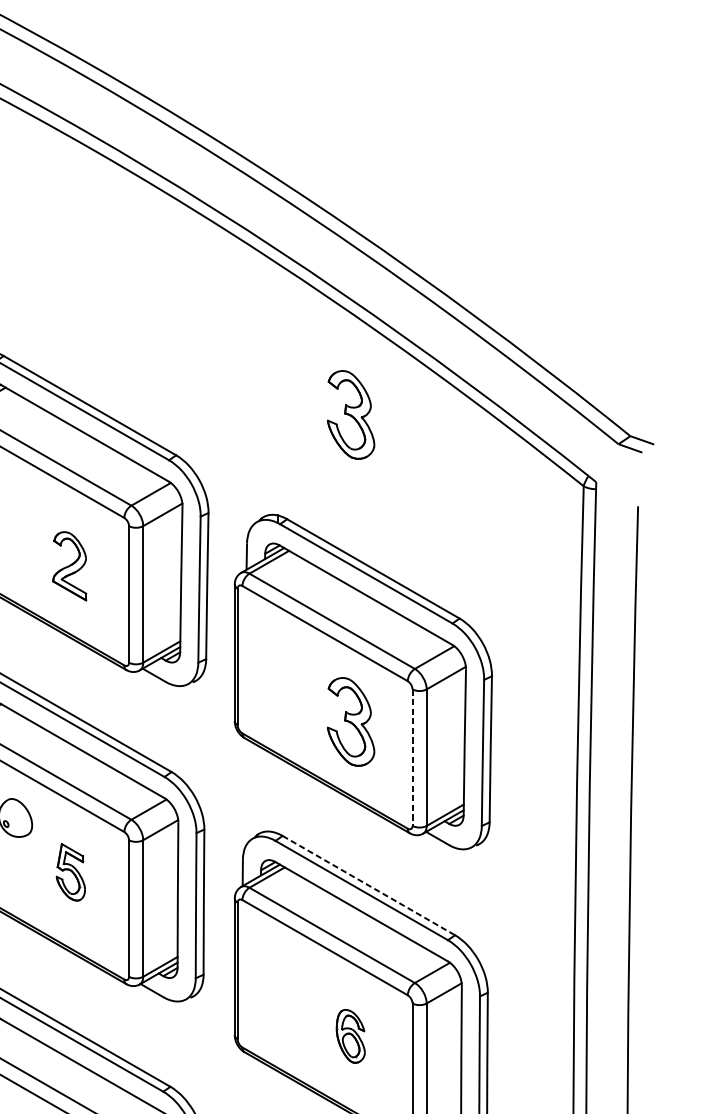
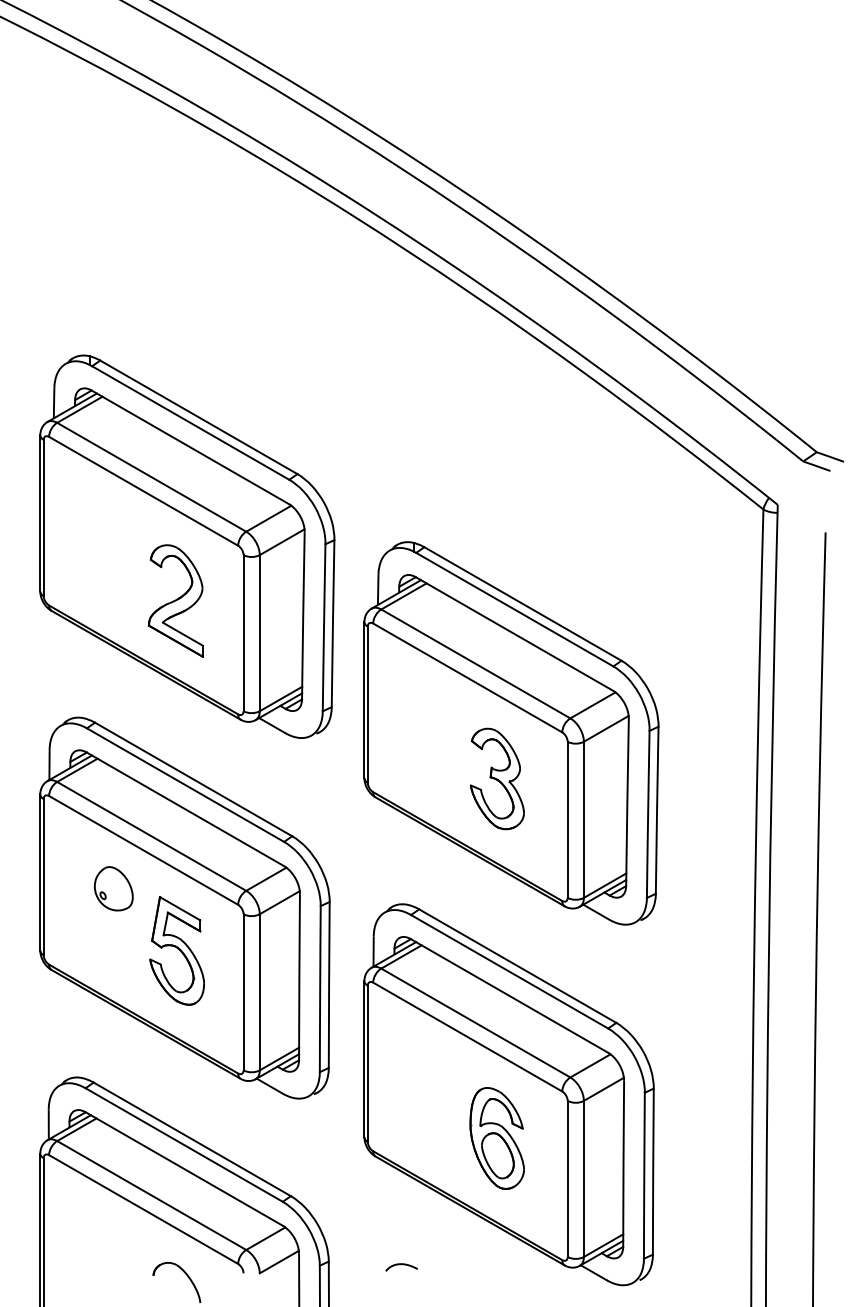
part: (351, 414) -> (497, 427), removed
part: (69, 565) -> (175, 600), size x1.43
line: (412, 758) -> (567, 820), dashed -> solid
part: (70, 871) -> (176, 950), size x1.67
line: (368, 885) -> (517, 966), dashed -> solid
part: (350, 1036) -> (496, 1138), size x1.67

